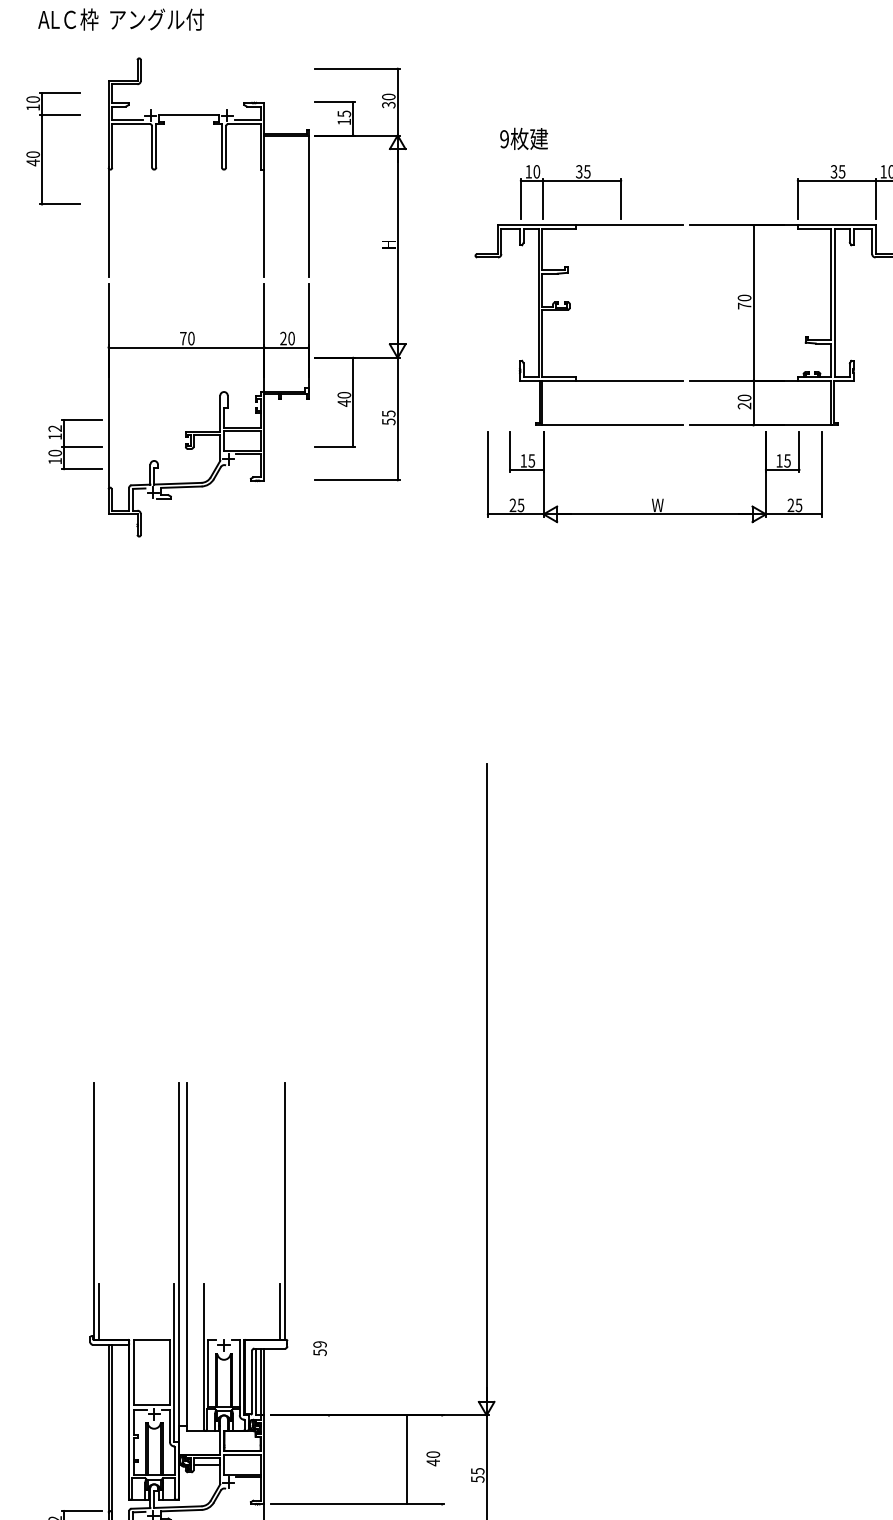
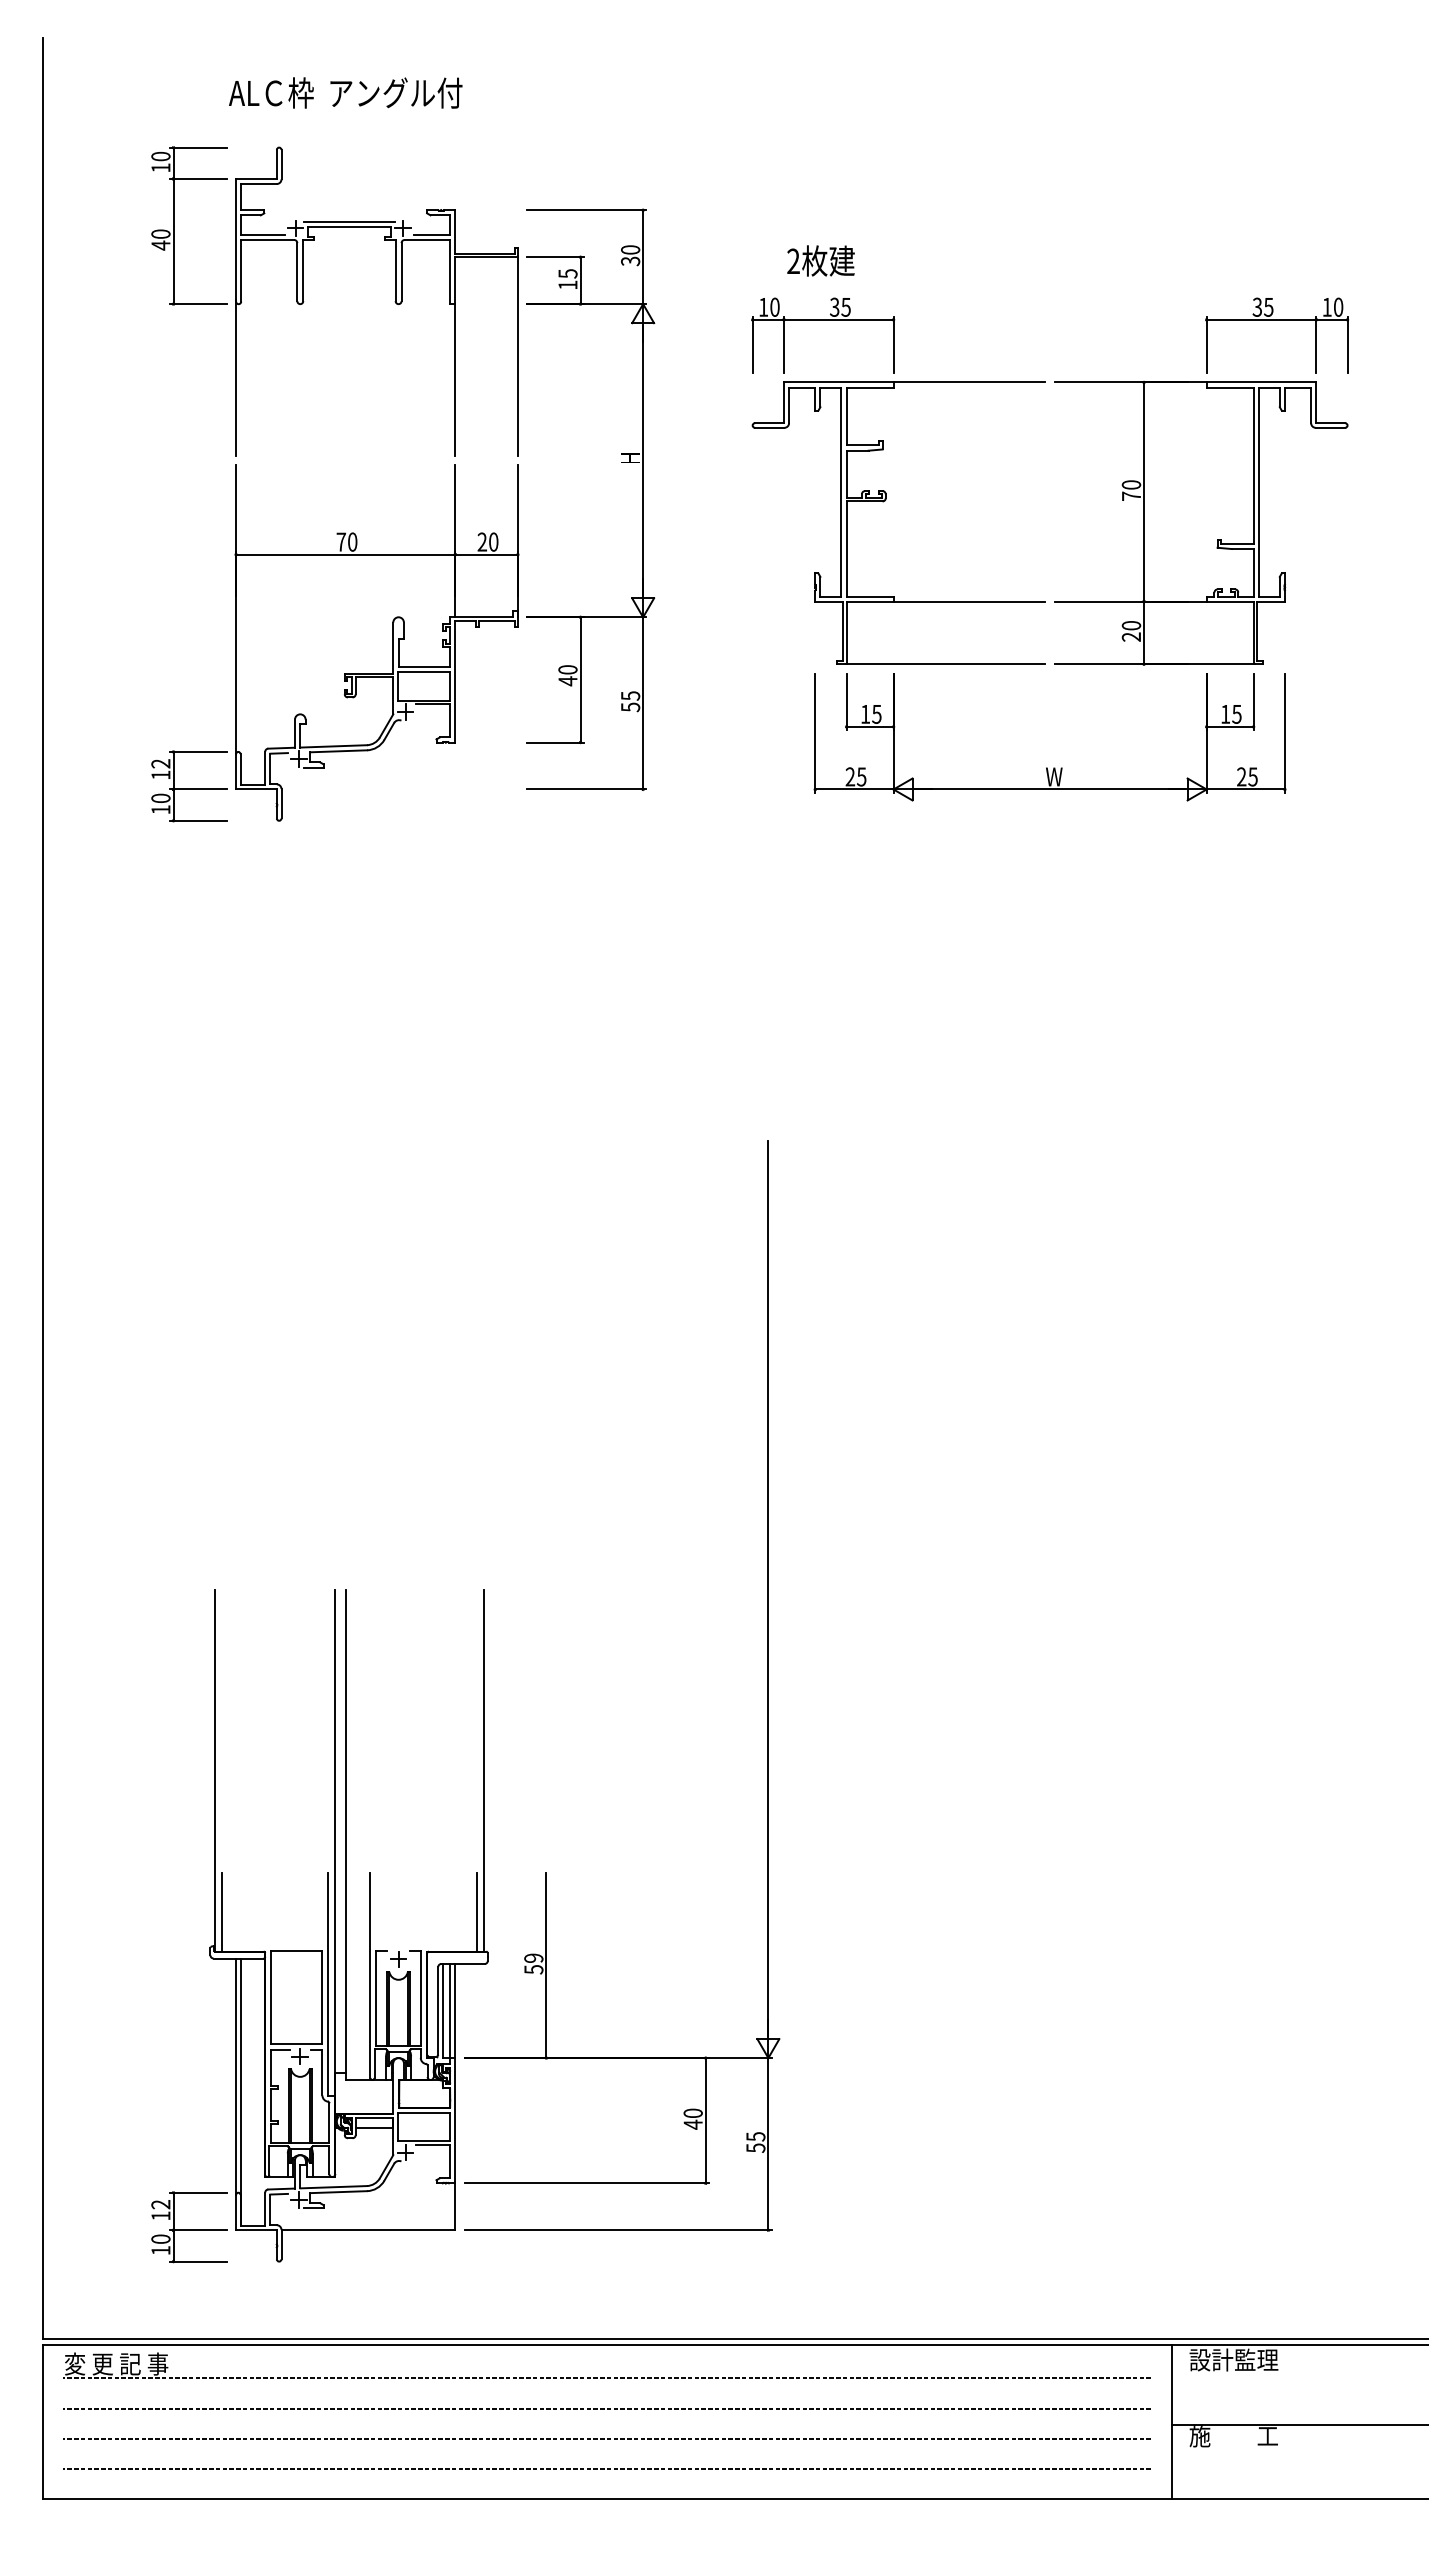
text: (120, 19) -> (345, 92), moved
line: (189, 111) -> (349, 222), added
text: (504, 139) -> (793, 261), 9 -> 2
part: (42, 148) -> (174, 225), moved
part: (571, 181) -> (823, 320), moved
part: (382, 247) -> (621, 462), moved
part: (75, 444) -> (189, 786), moved
part: (652, 498) -> (1047, 767), moved
line: (329, 1349) -> (546, 1965), added
line: (406, 1459) -> (705, 2120), moved

